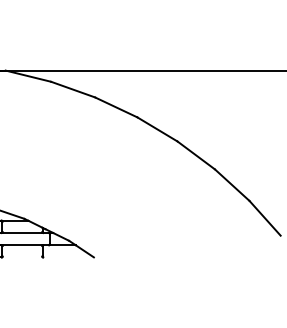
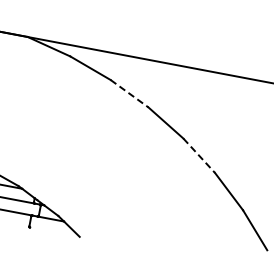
line: (116, 107) -> (129, 93), solid -> dashed
line: (196, 155) -> (199, 155), solid -> dashed

